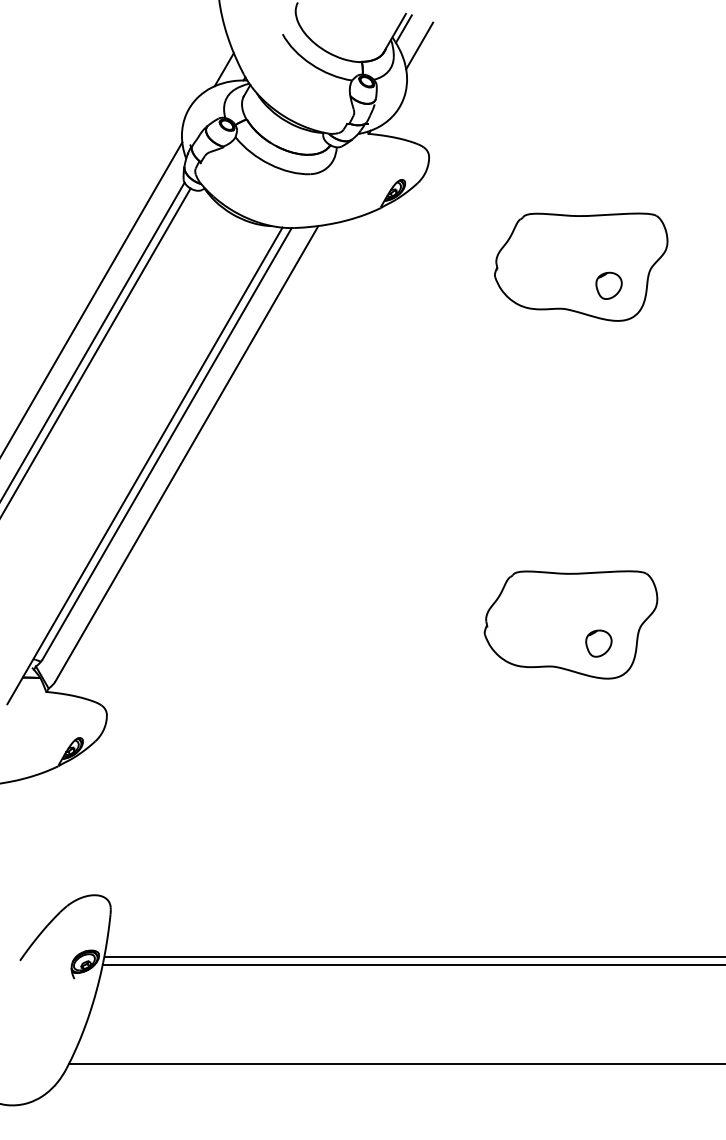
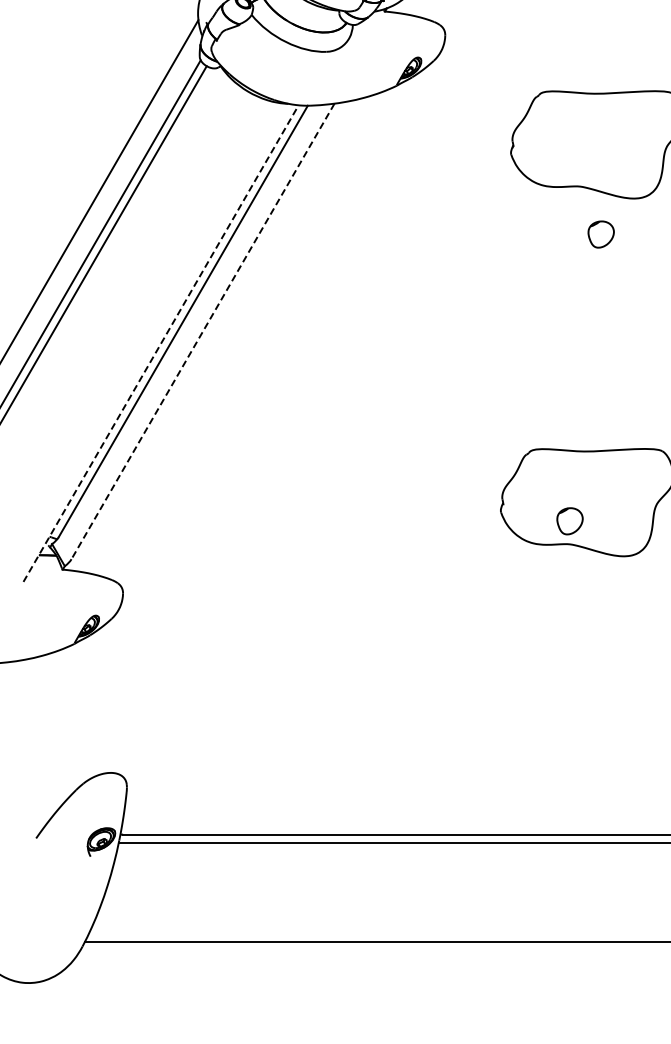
part: (608, 285) -> (600, 234), moved
line: (186, 453) -> (202, 331), solid -> dashed
line: (145, 465) -> (161, 343), solid -> dashed
part: (598, 643) -> (569, 521), moved

